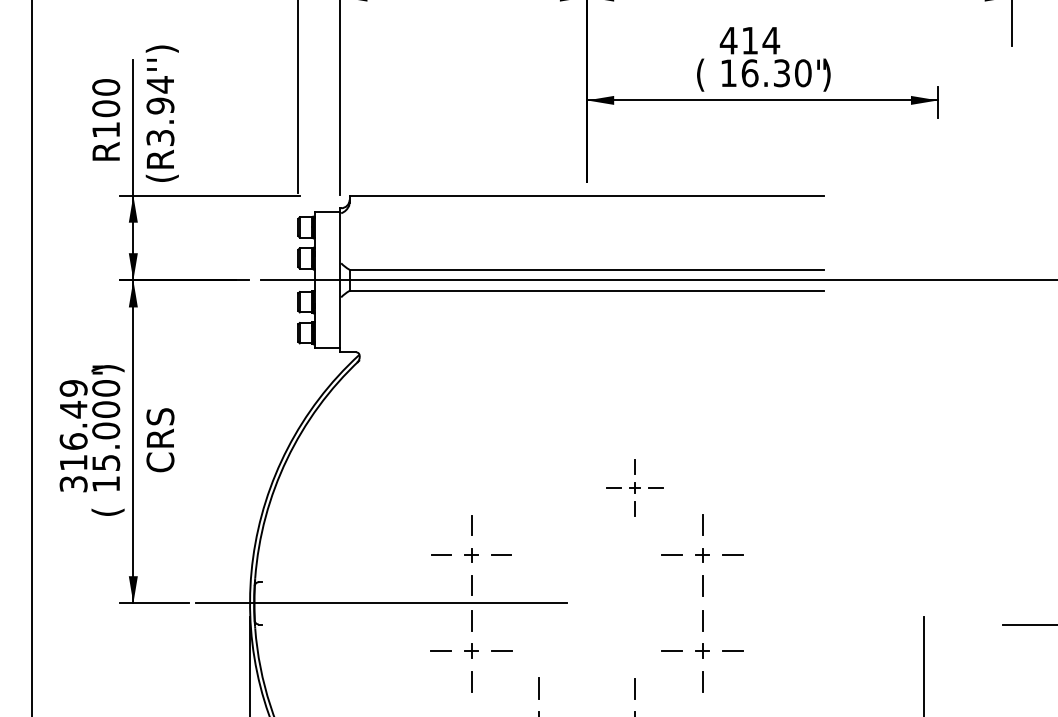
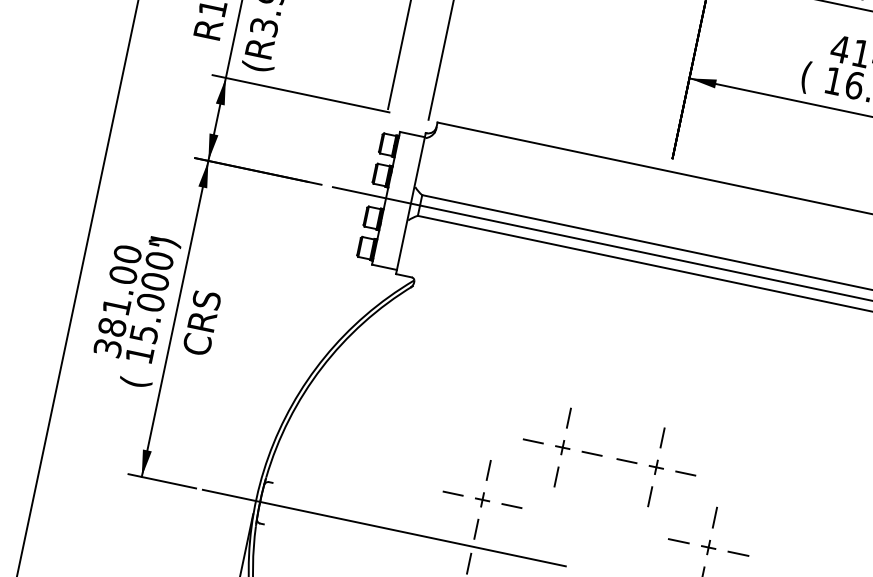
text: (73, 425) -> (119, 290), 316.49 -> 381.00
part: (538, 487) -> (562, 447), added
part: (634, 487) -> (656, 466), size x1.43

